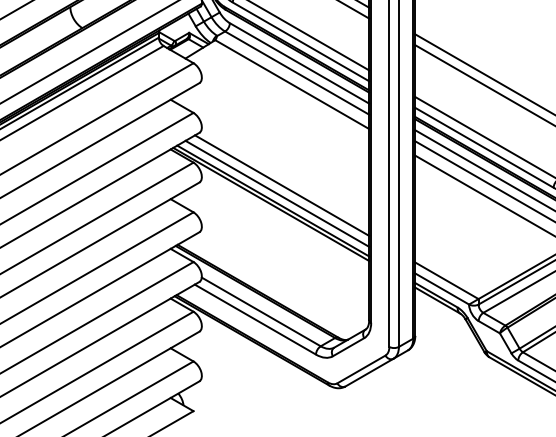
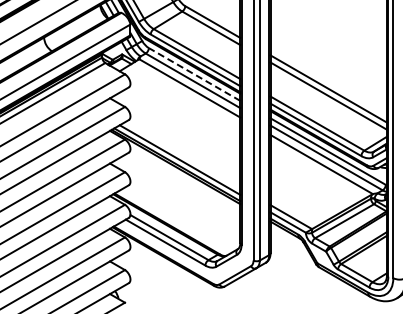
line: (299, 63) -> (194, 74), solid -> dashed
line: (282, 185) -> (183, 154), removed

